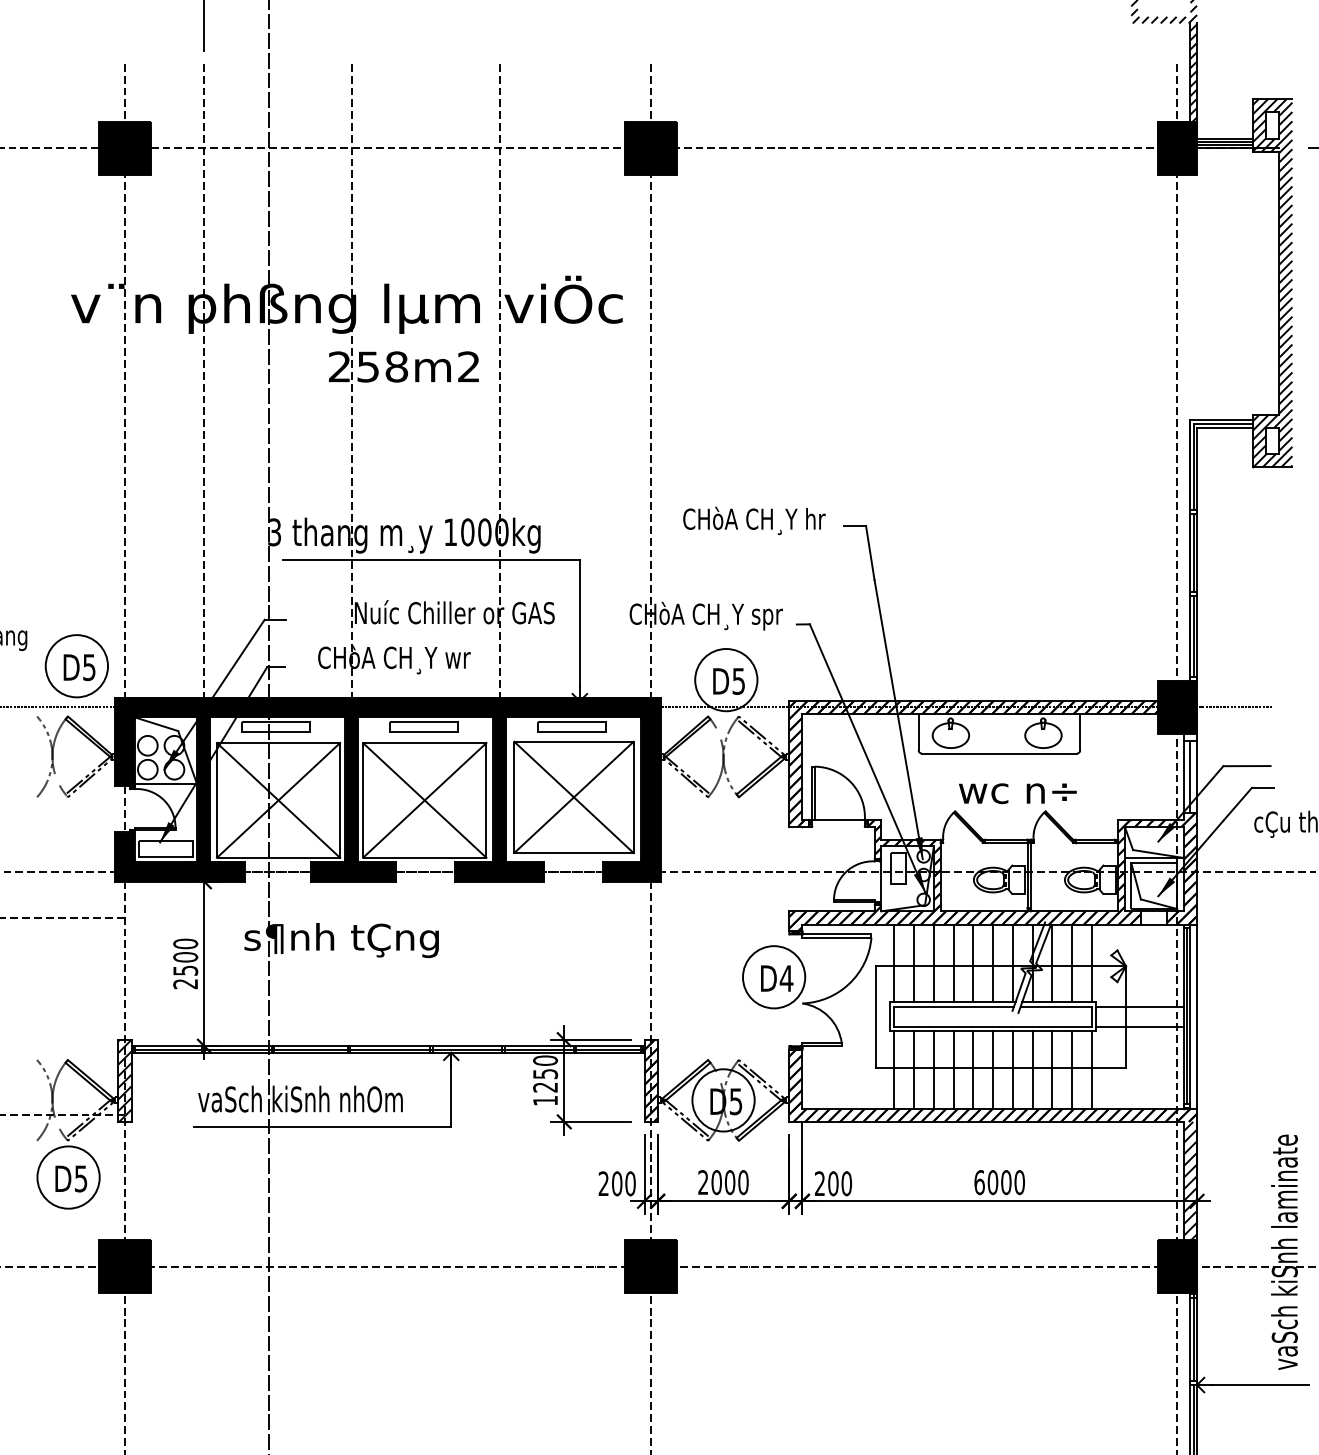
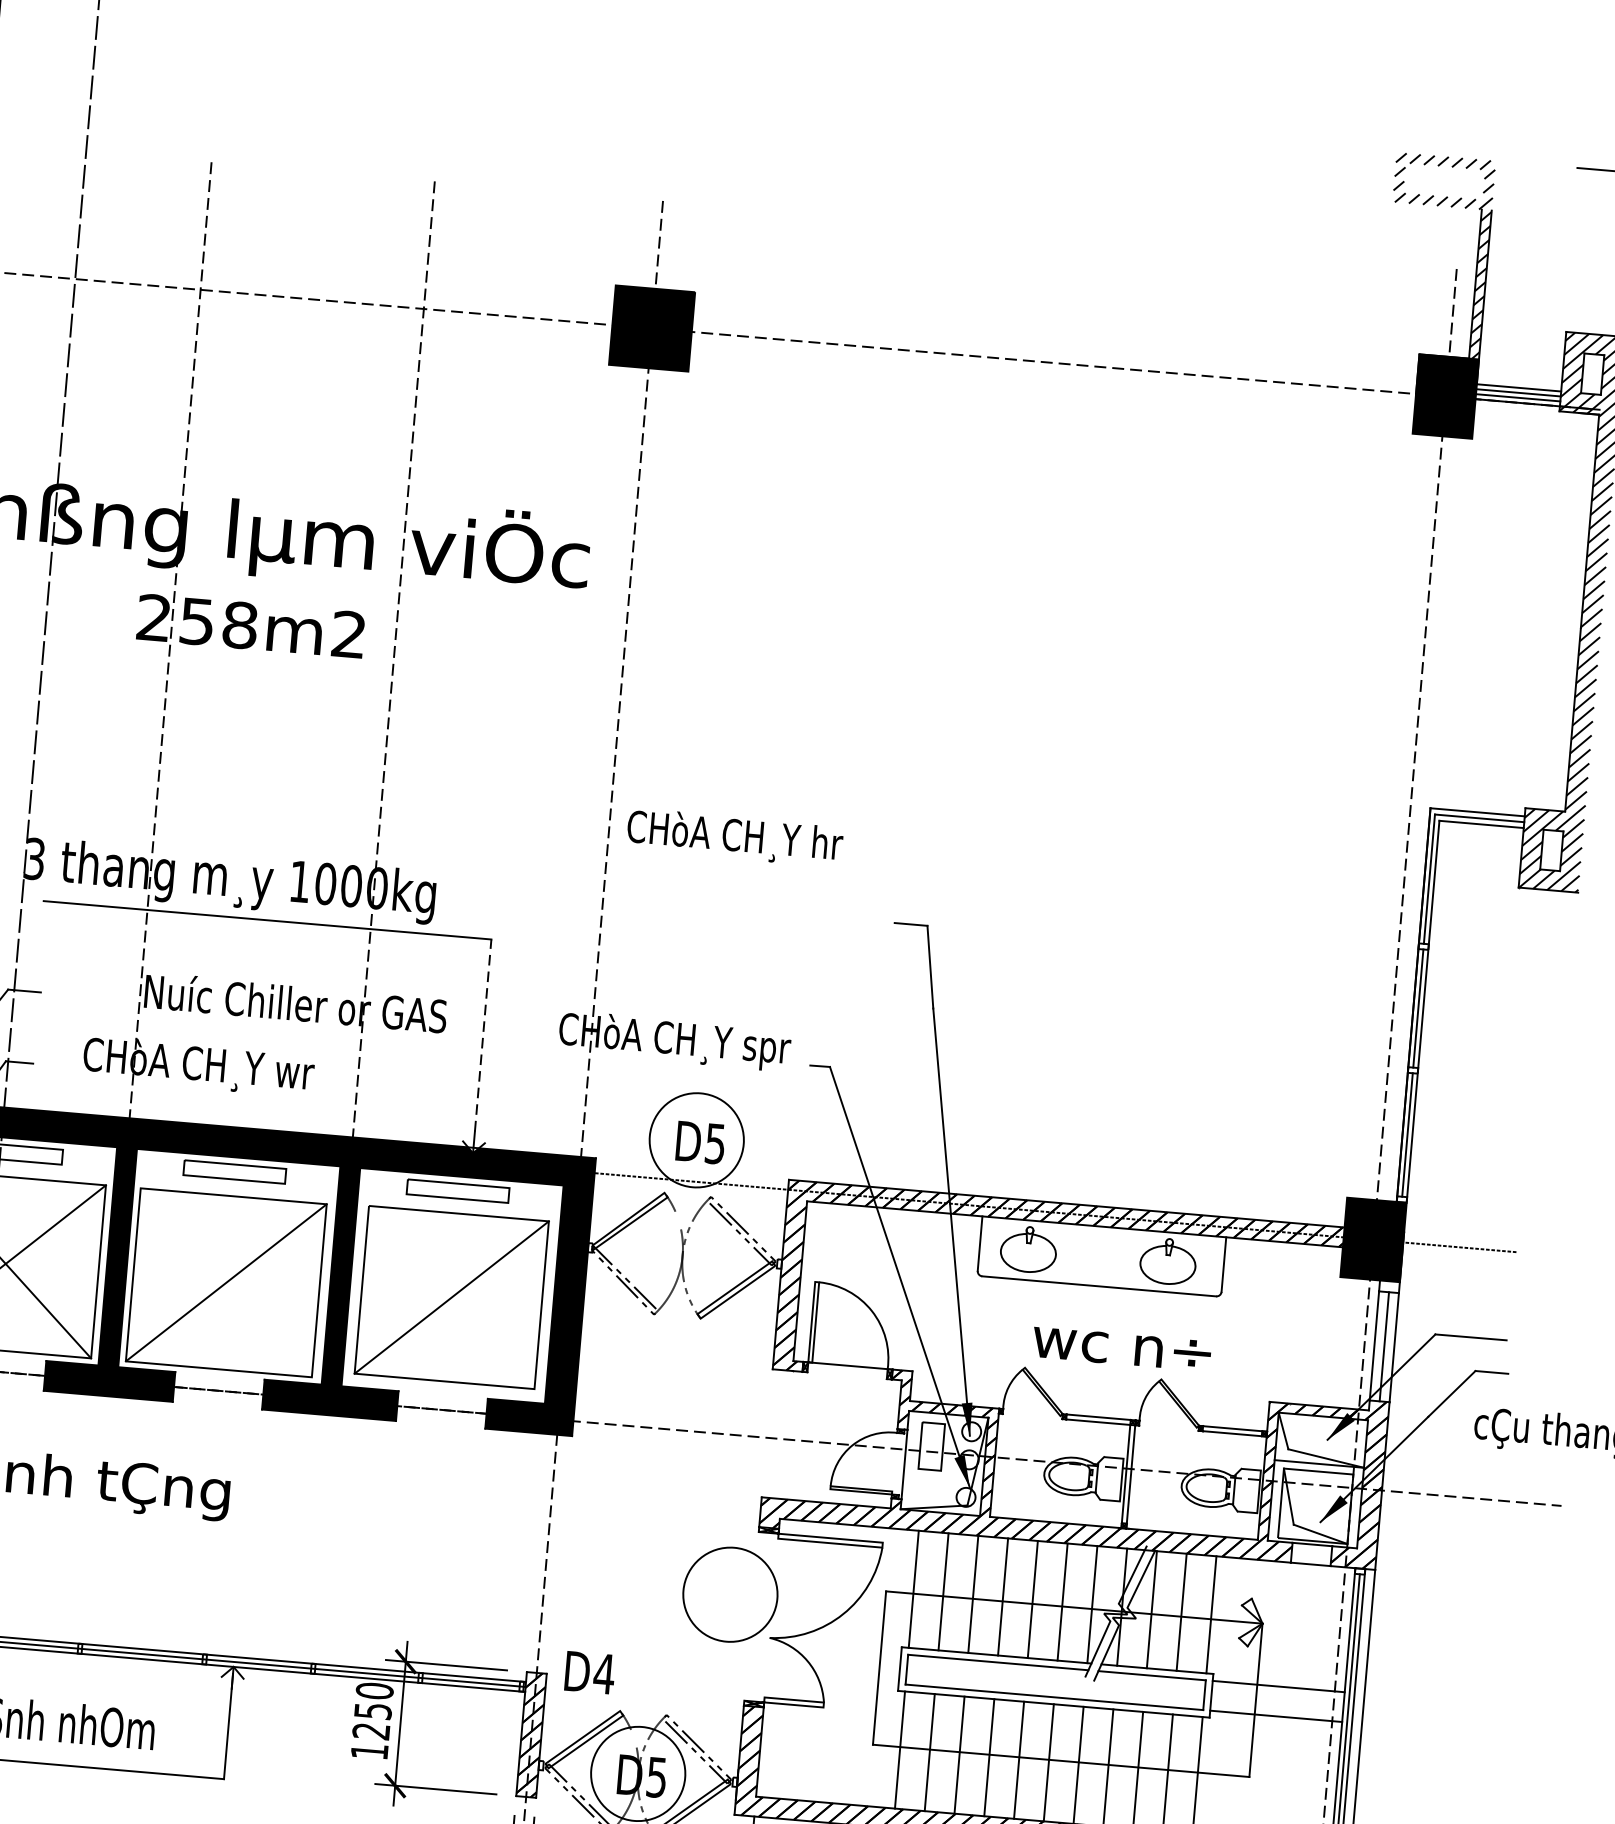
text: (754, 520) -> (735, 837), moved
line: (579, 623) -> (482, 1035), solid -> dashed
line: (573, 797) -> (451, 1297), removed
line: (424, 800) -> (225, 1282), removed
text: (777, 978) -> (590, 1672), moved

